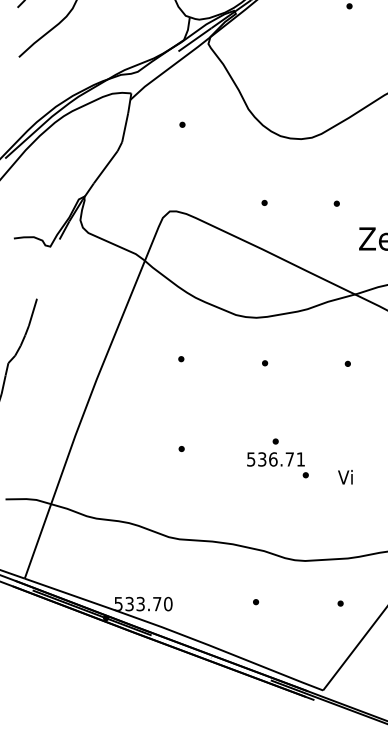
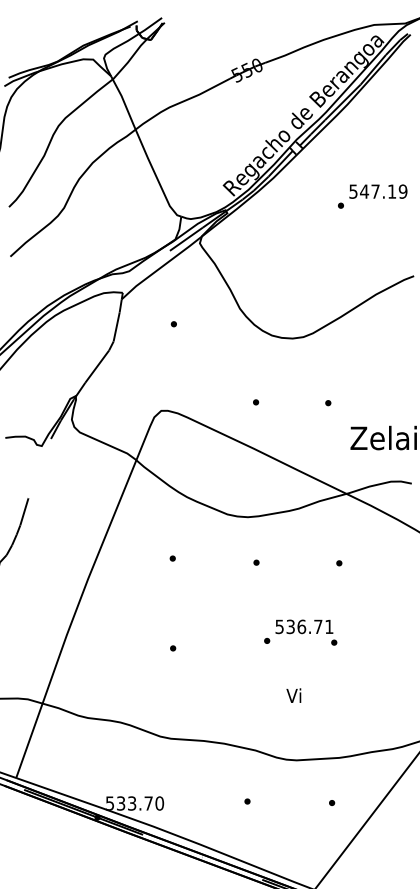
text: (278, 465) -> (306, 632), moved
text: (345, 477) -> (293, 695), moved

